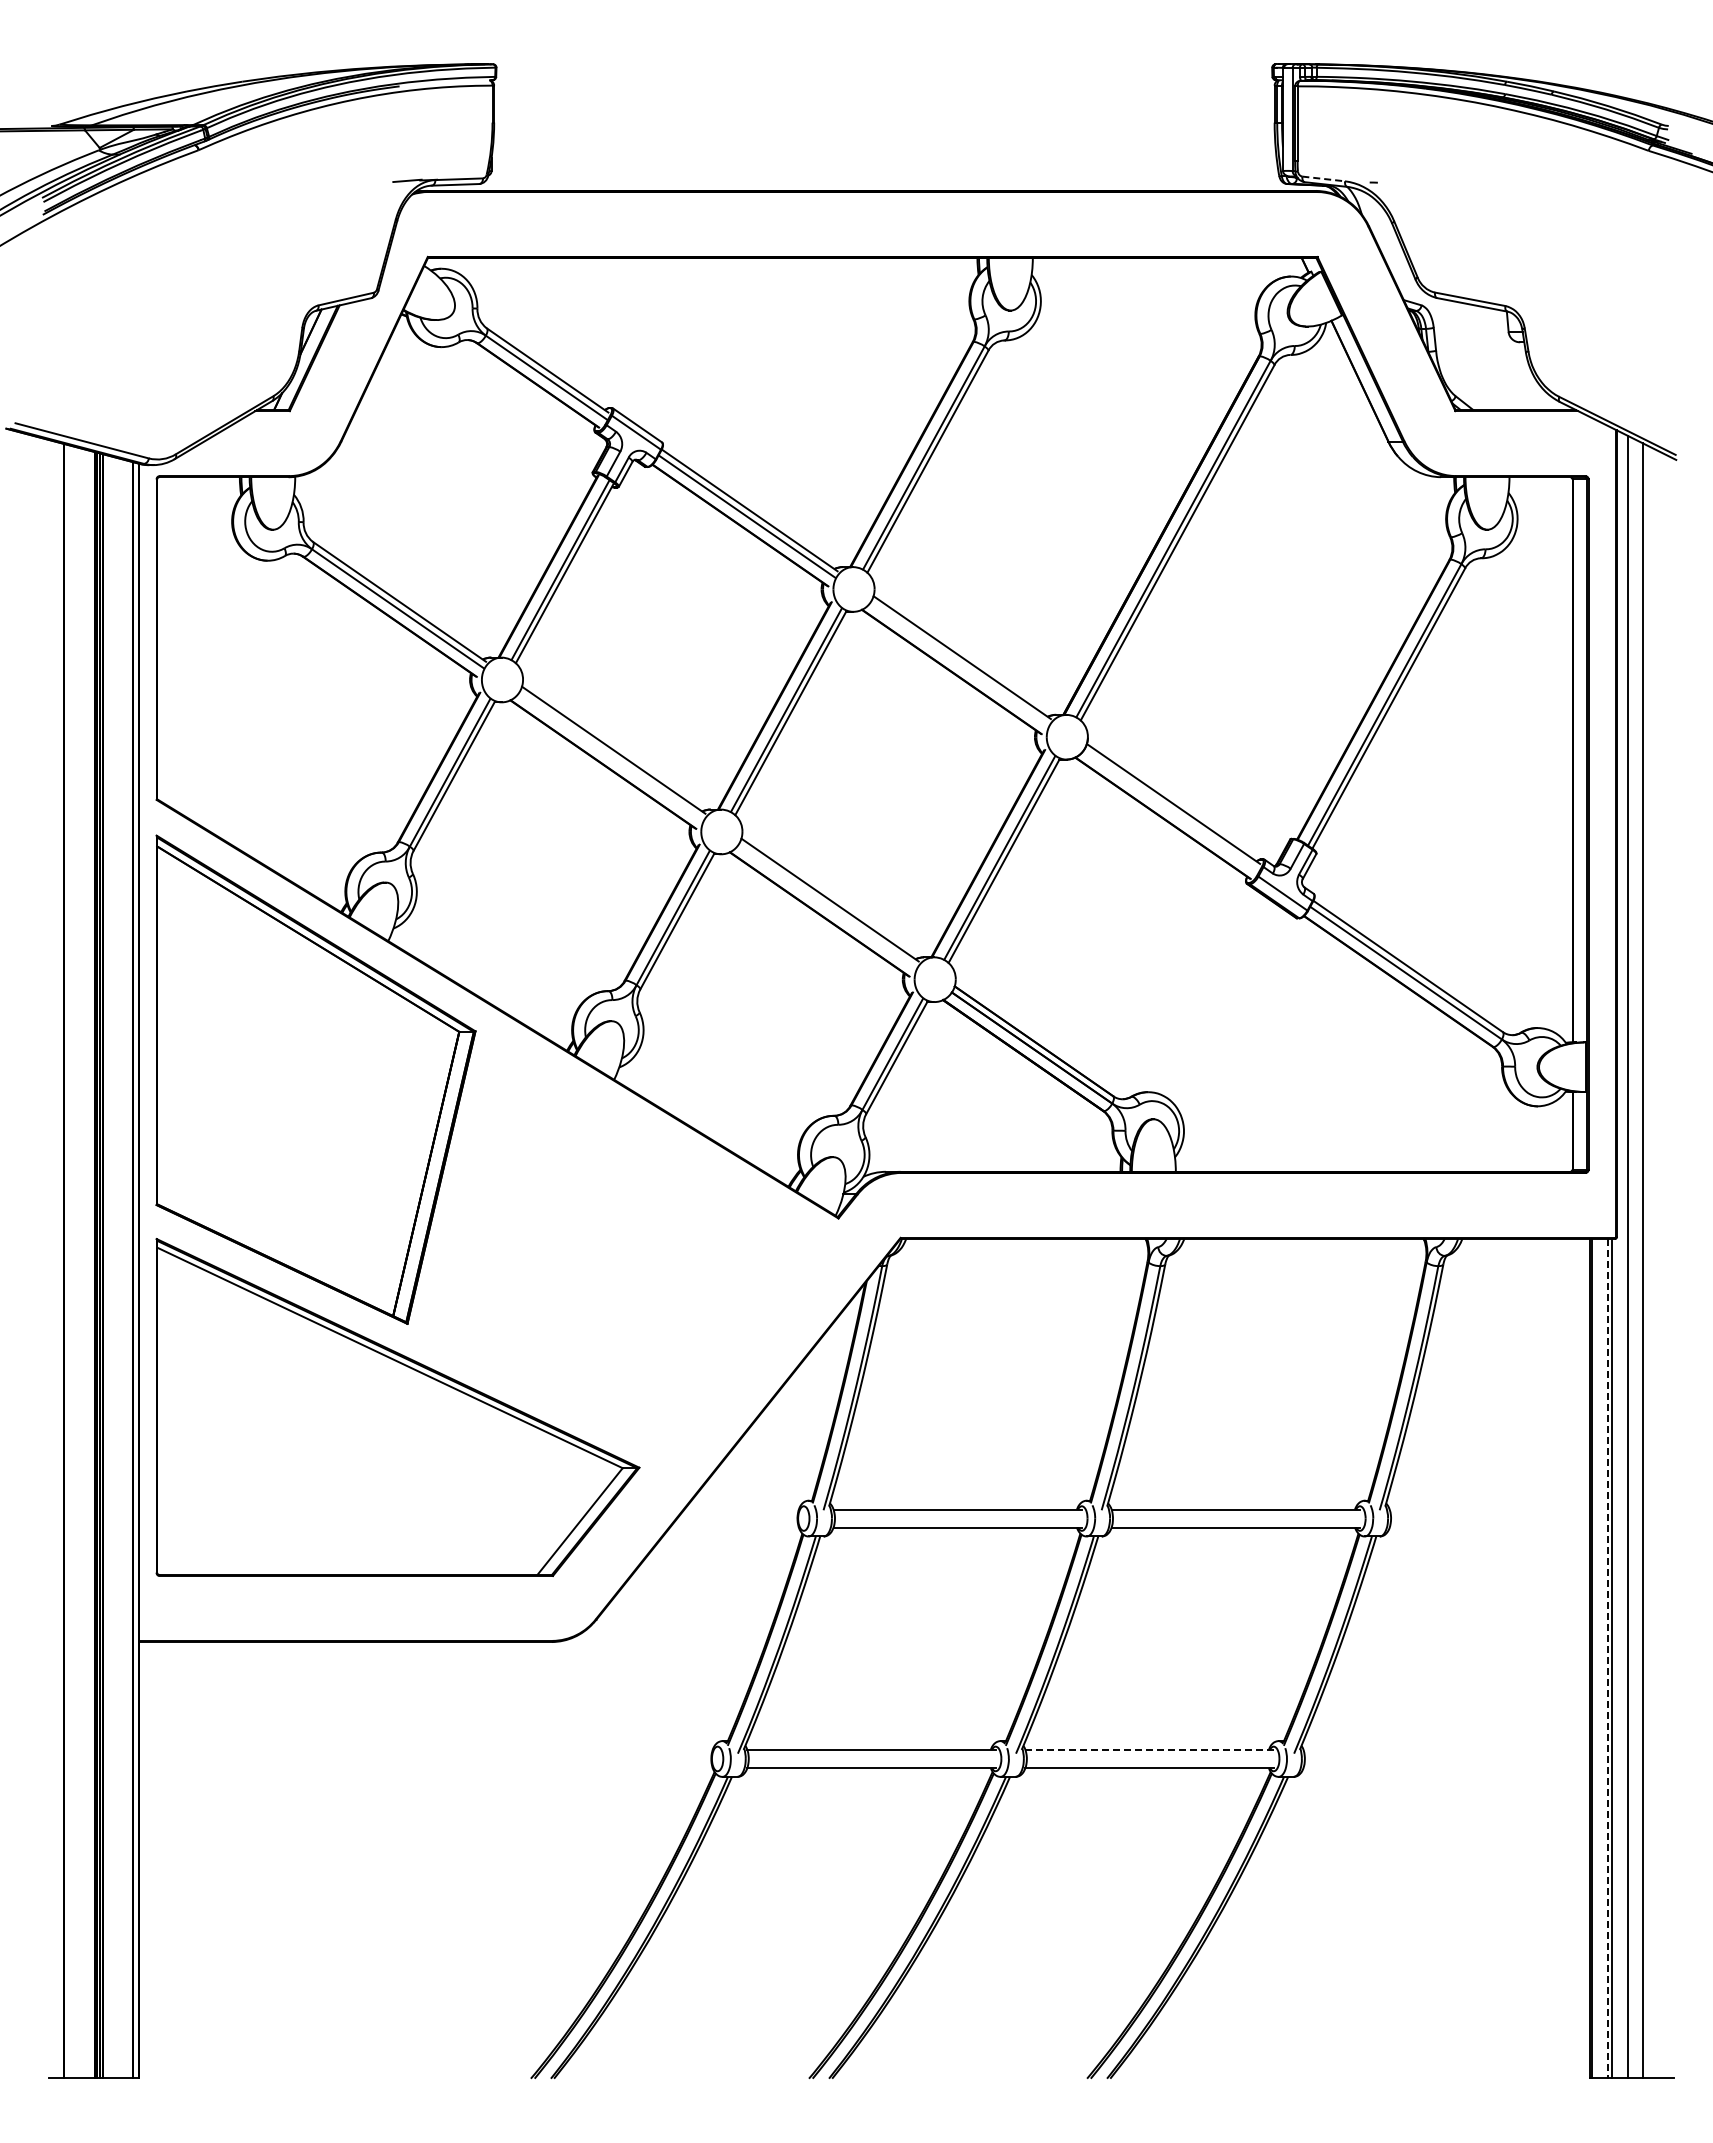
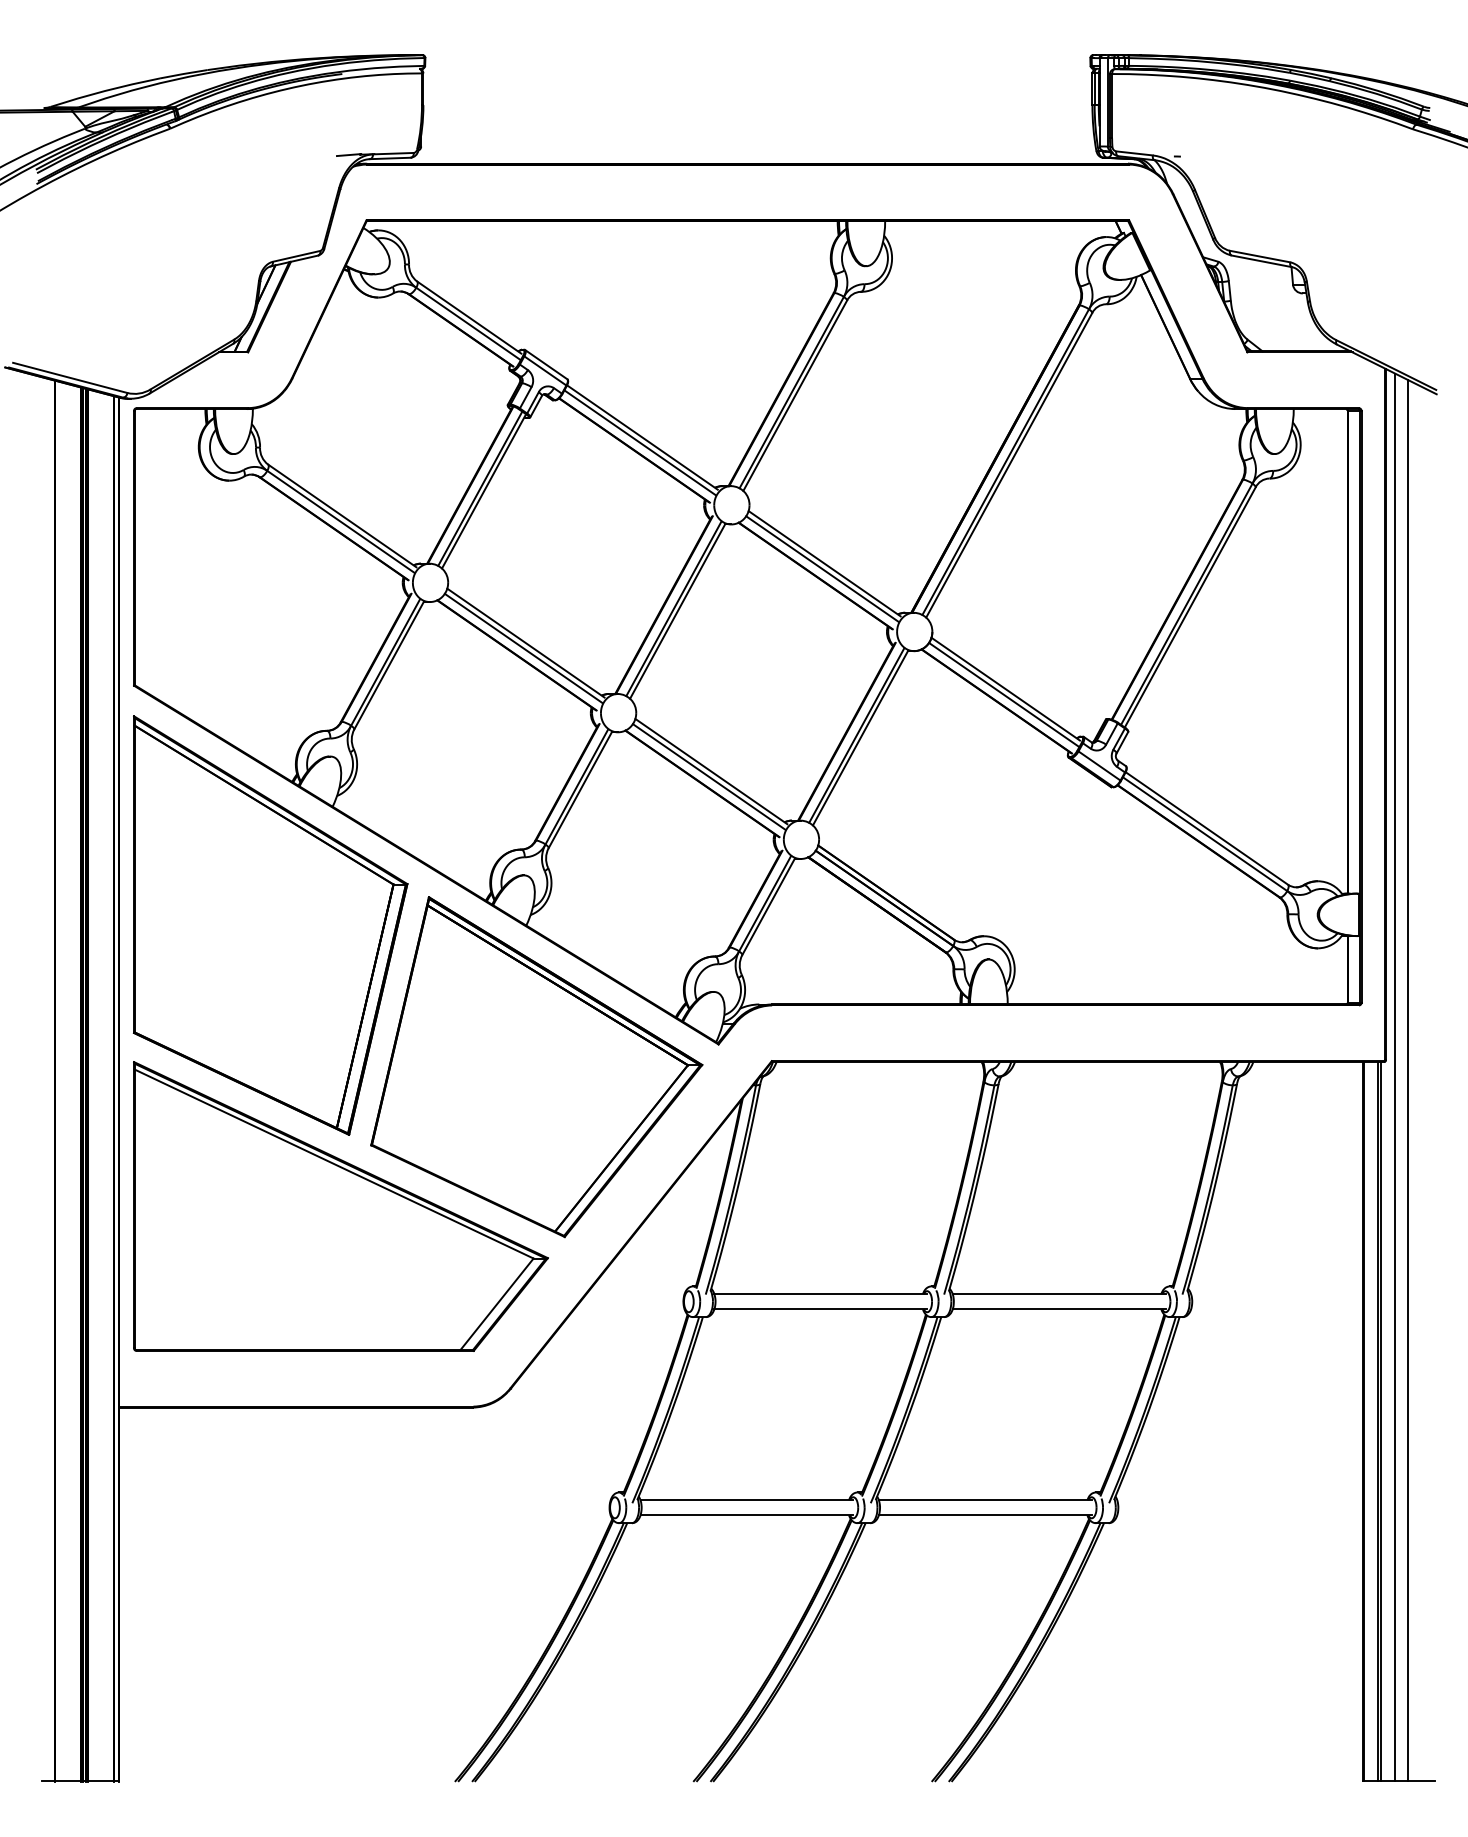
line: (1324, 179) -> (1135, 153), dashed -> solid
line: (959, 663) -> (822, 568), added
line: (611, 756) -> (523, 648), added
line: (1171, 810) -> (1004, 694), added
line: (827, 905) -> (709, 776), added
part: (626, 1244) -> (536, 1066), added
line: (1607, 1658) -> (1377, 1421), dashed -> solid
line: (1149, 1749) -> (985, 1499), dashed -> solid

